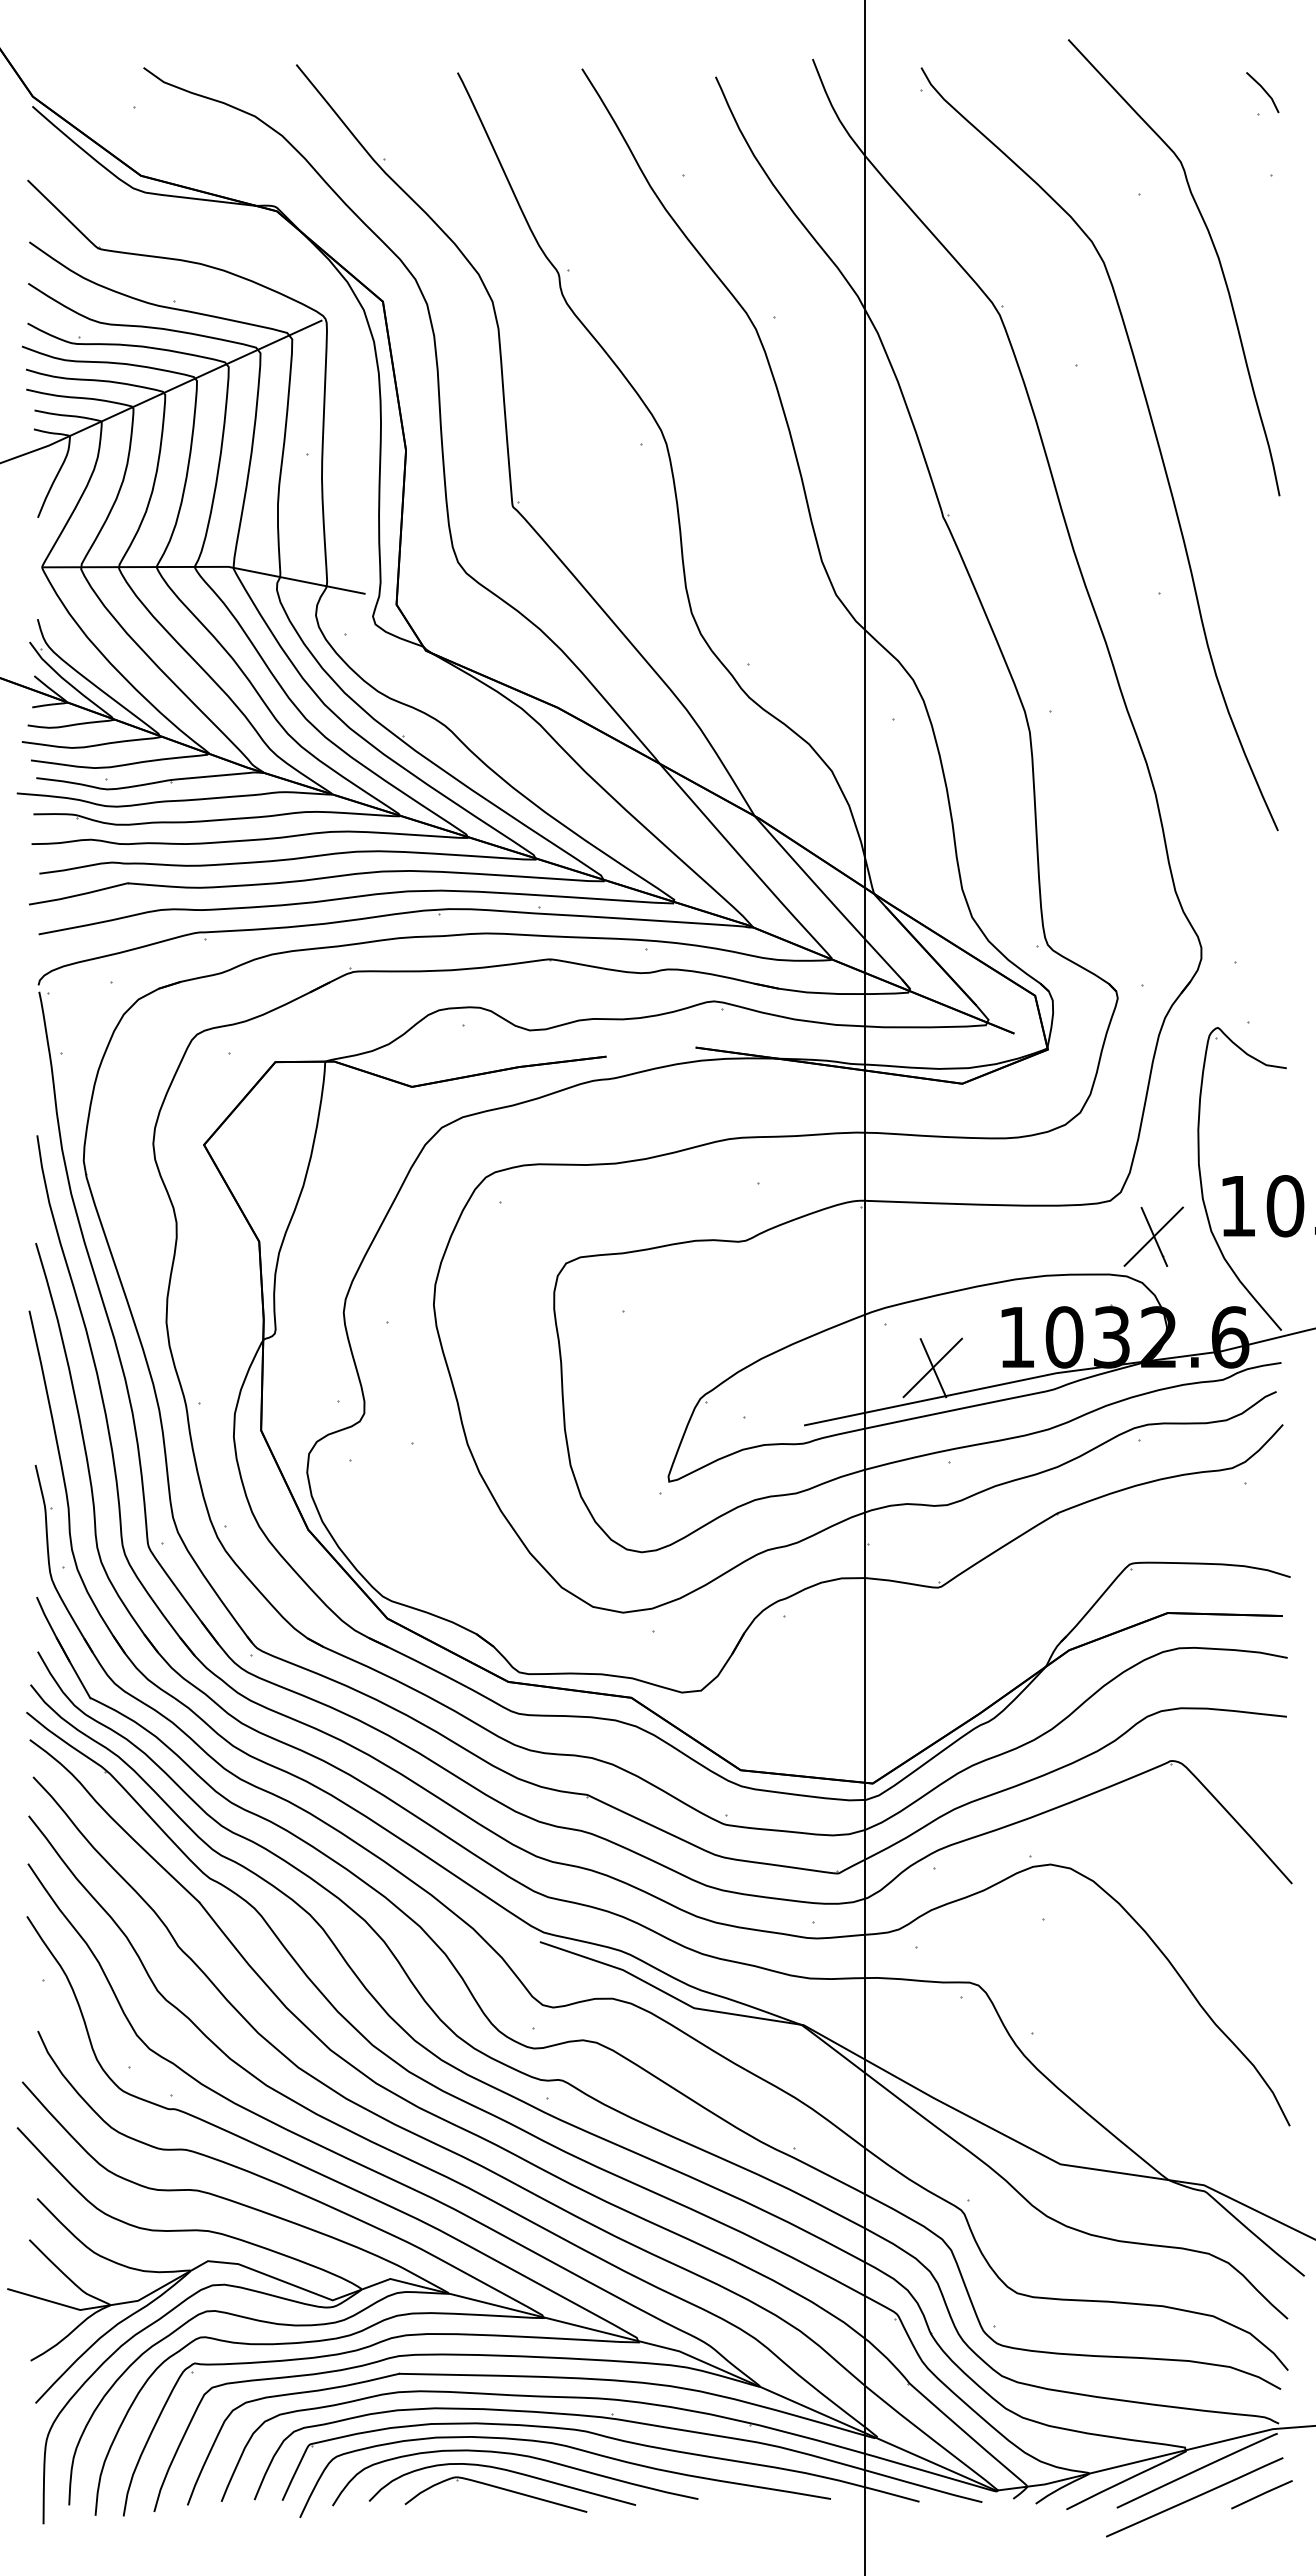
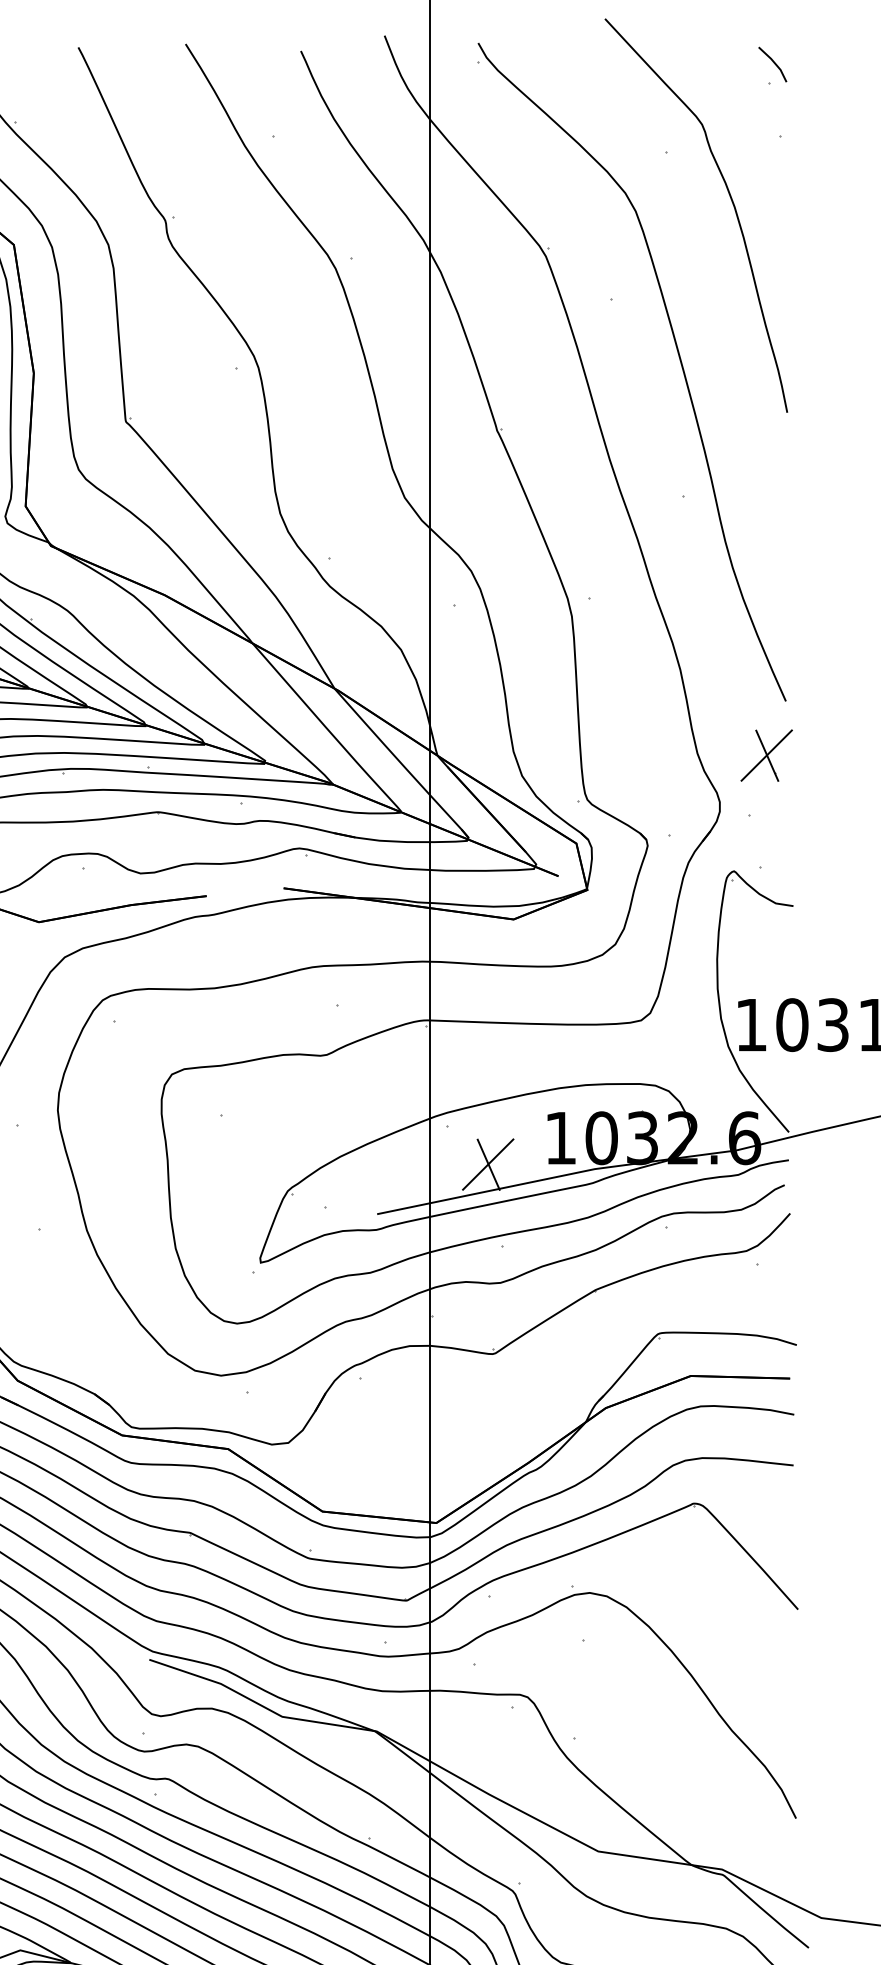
part: (1153, 1236) -> (766, 755), moved

